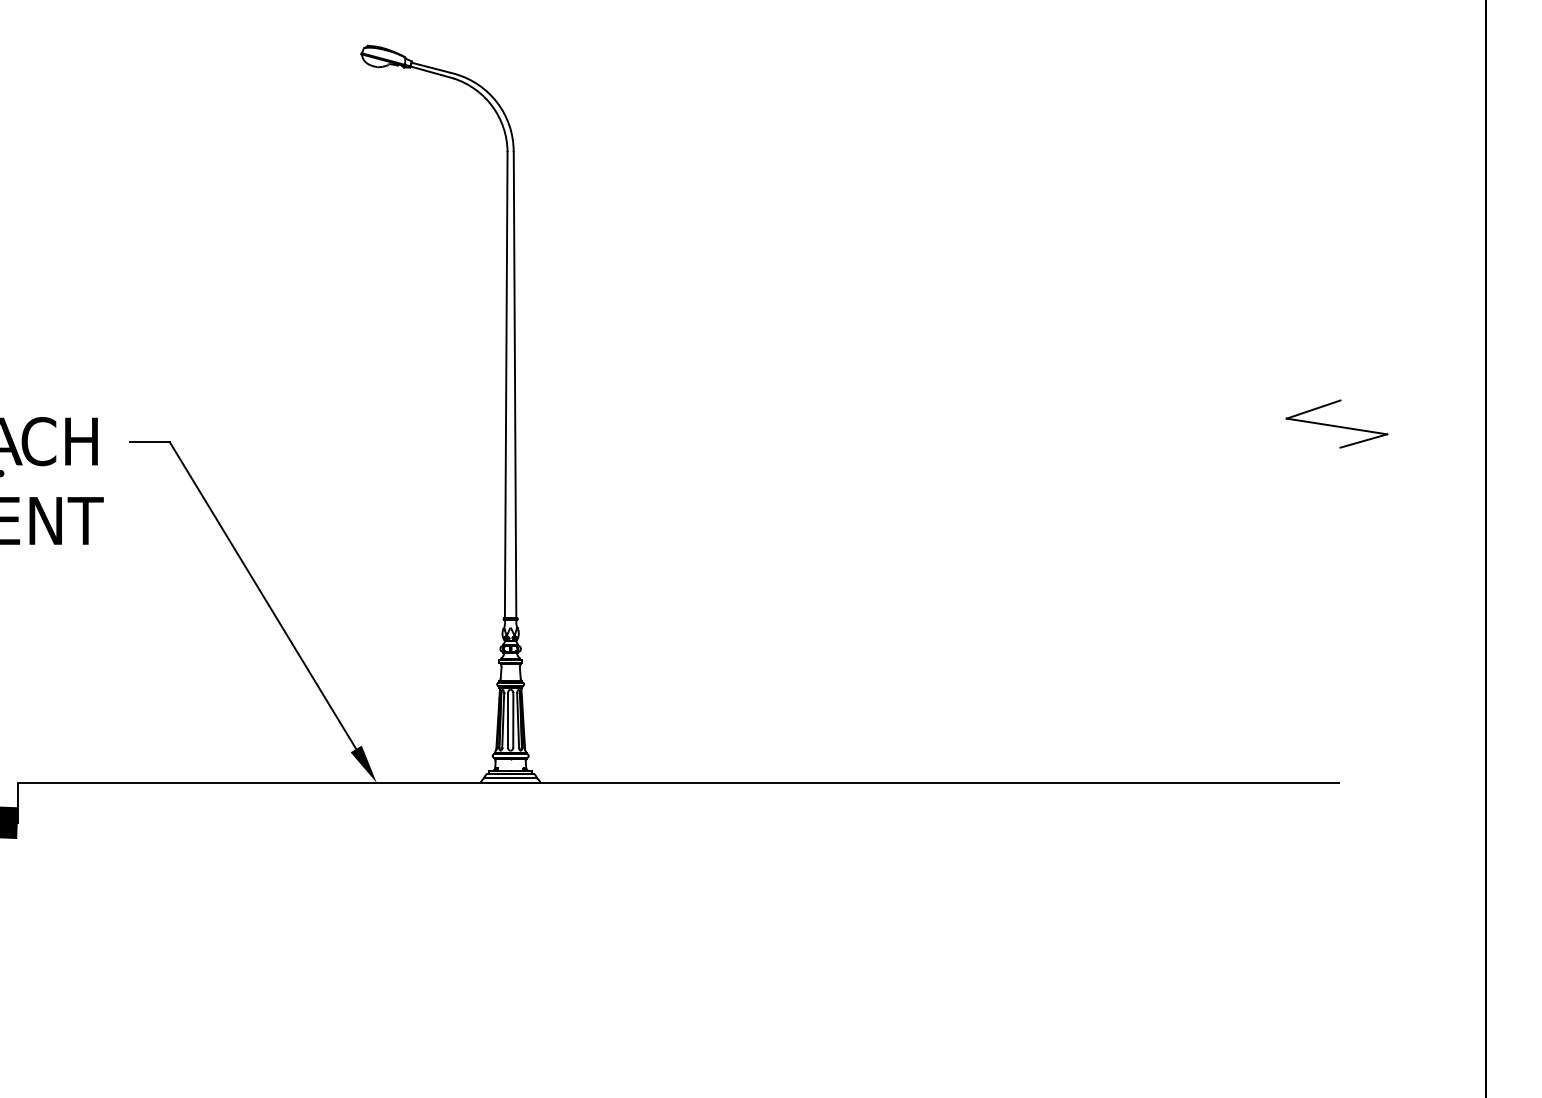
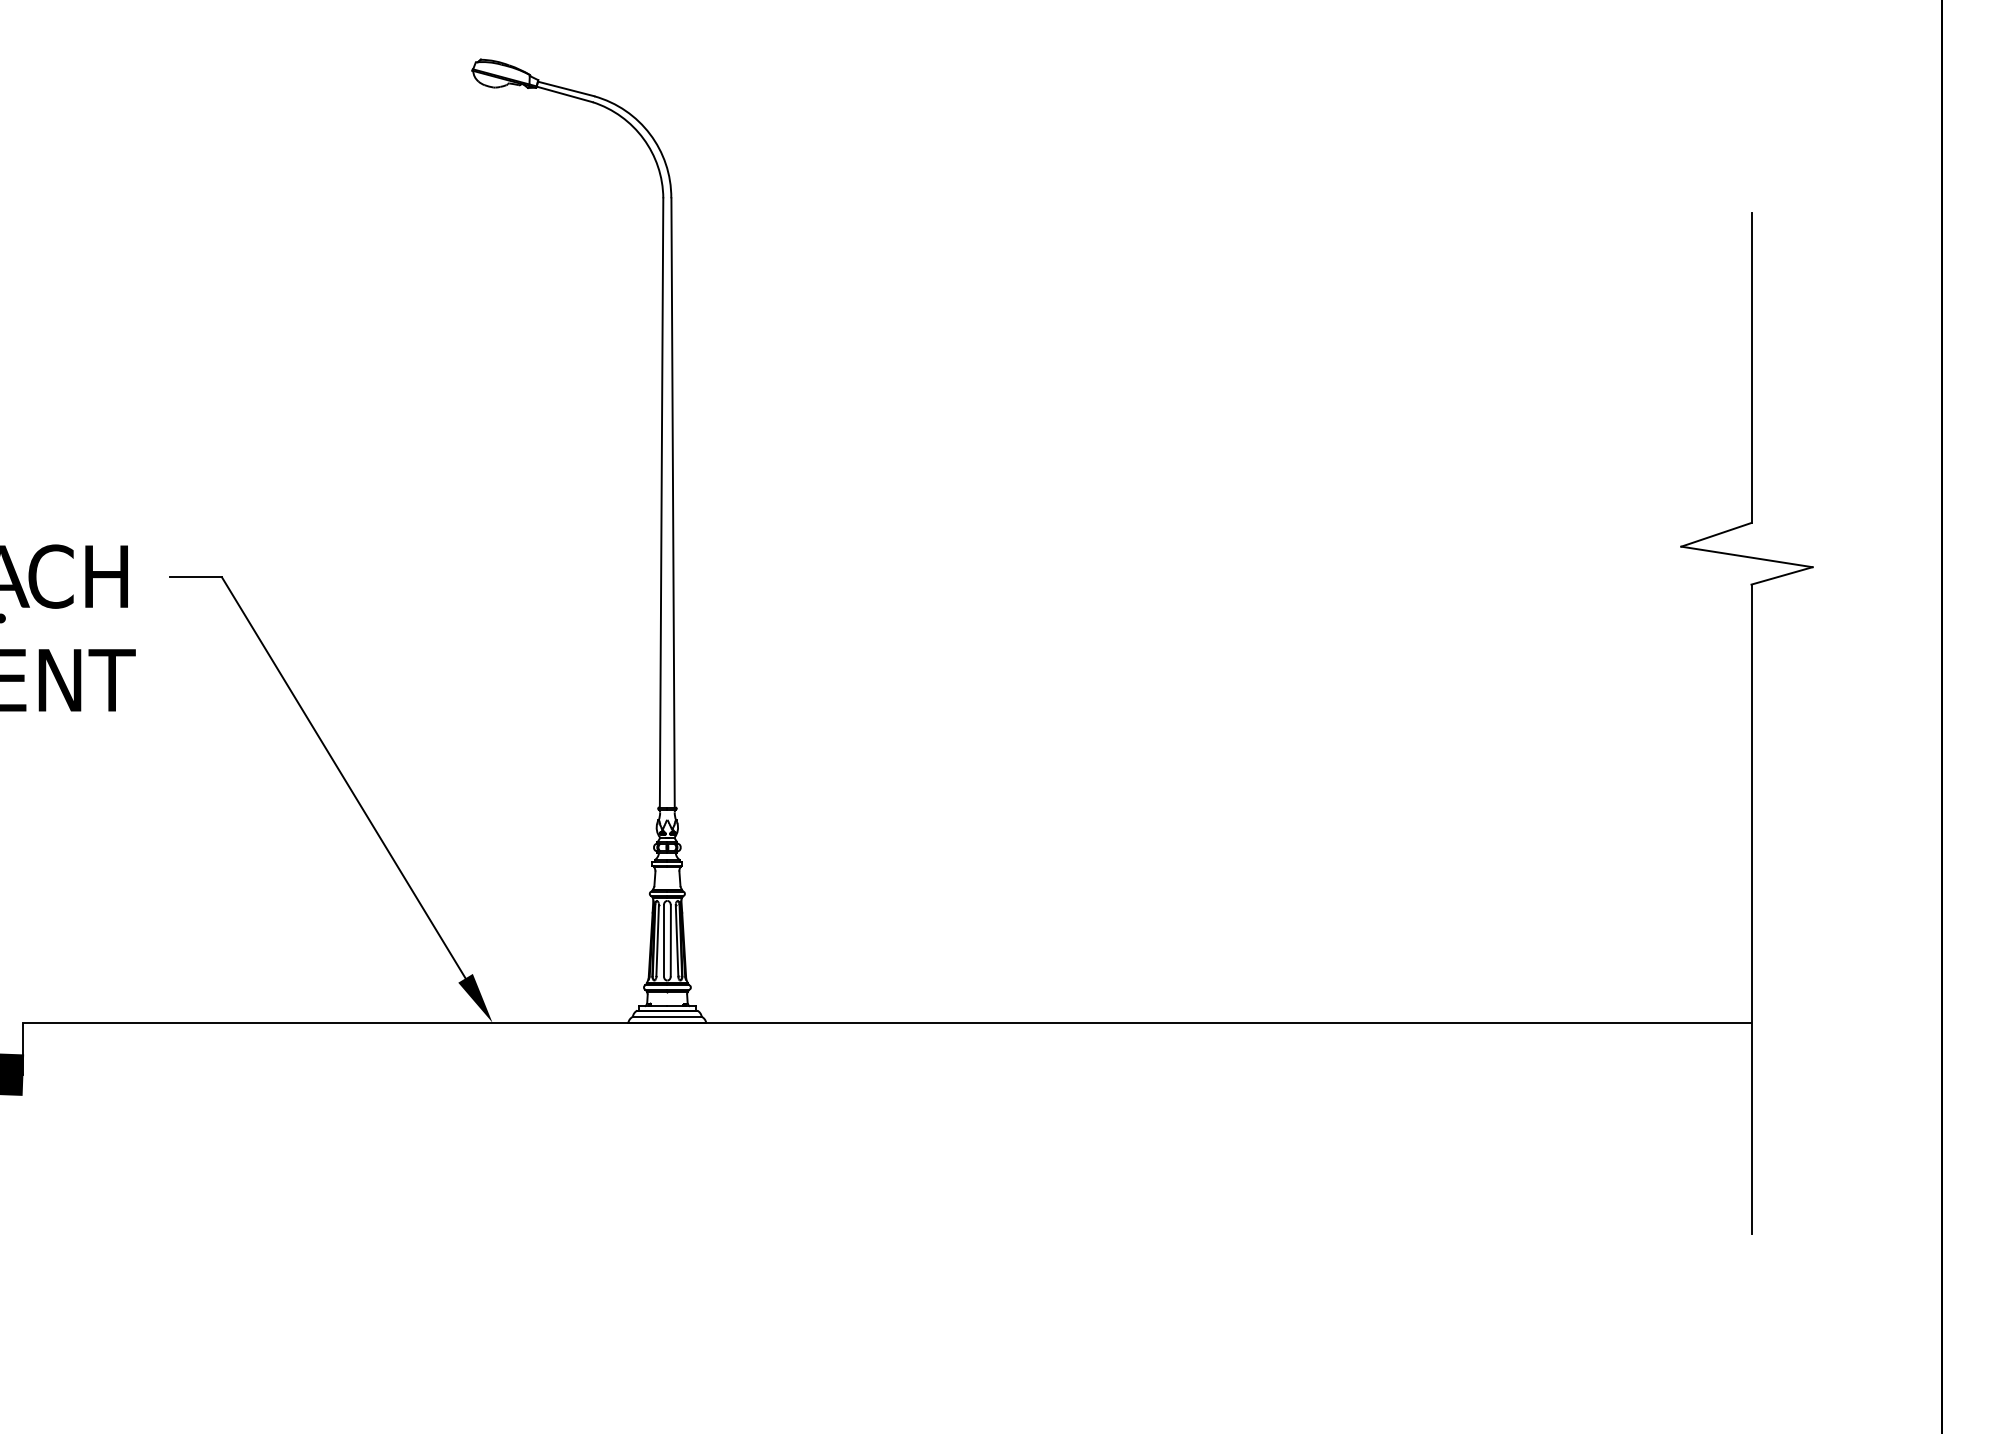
line: (1340, 281) -> (1751, 367), added
line: (1340, 695) -> (1751, 908), added

